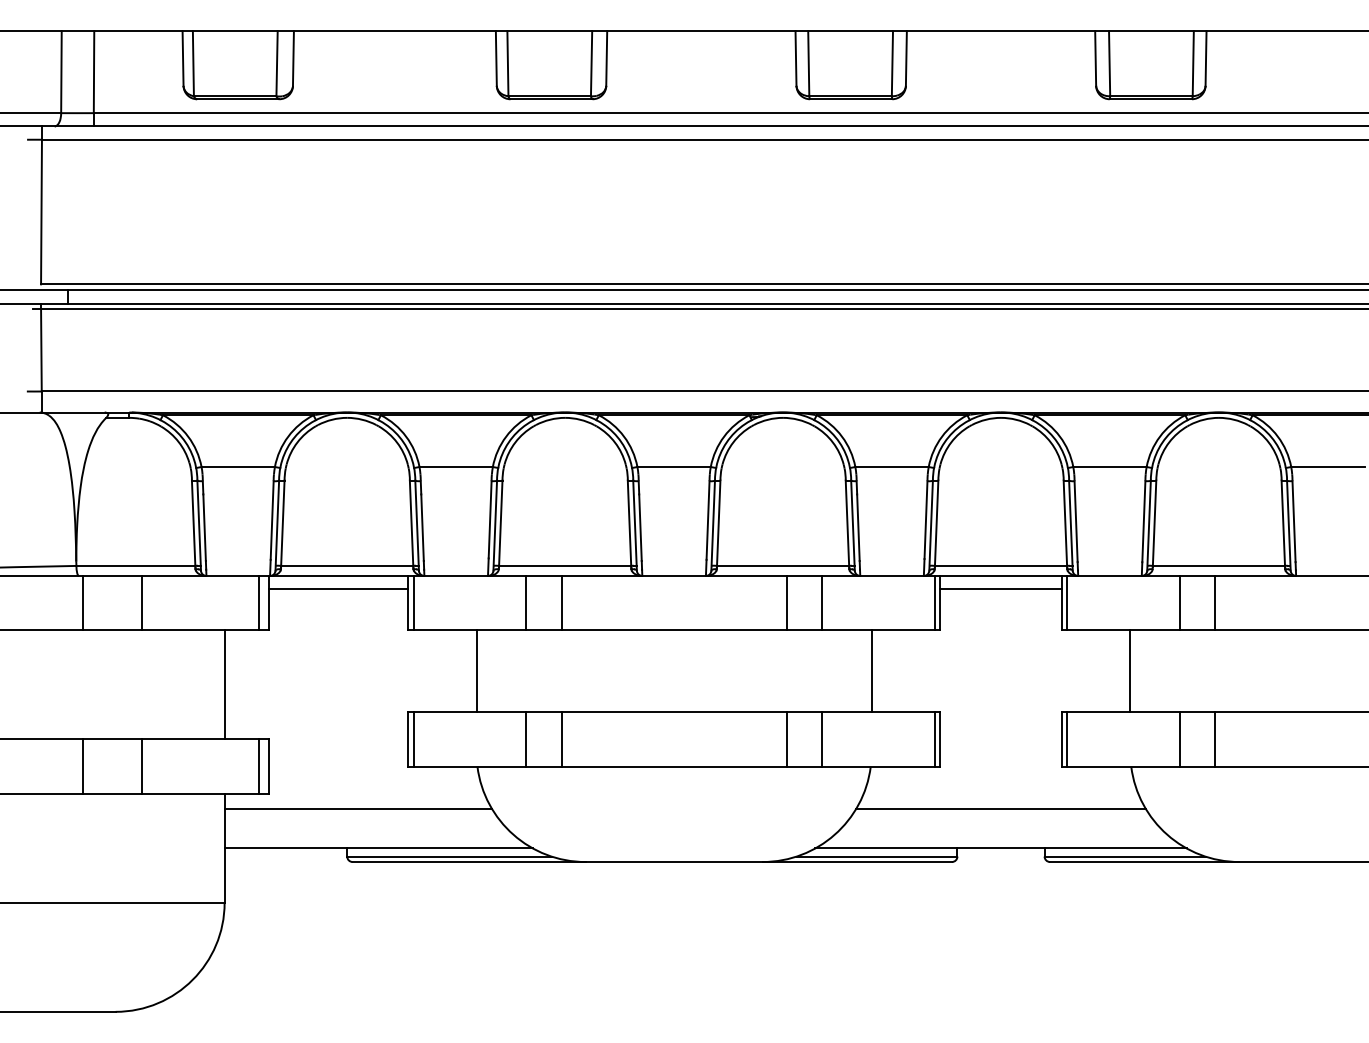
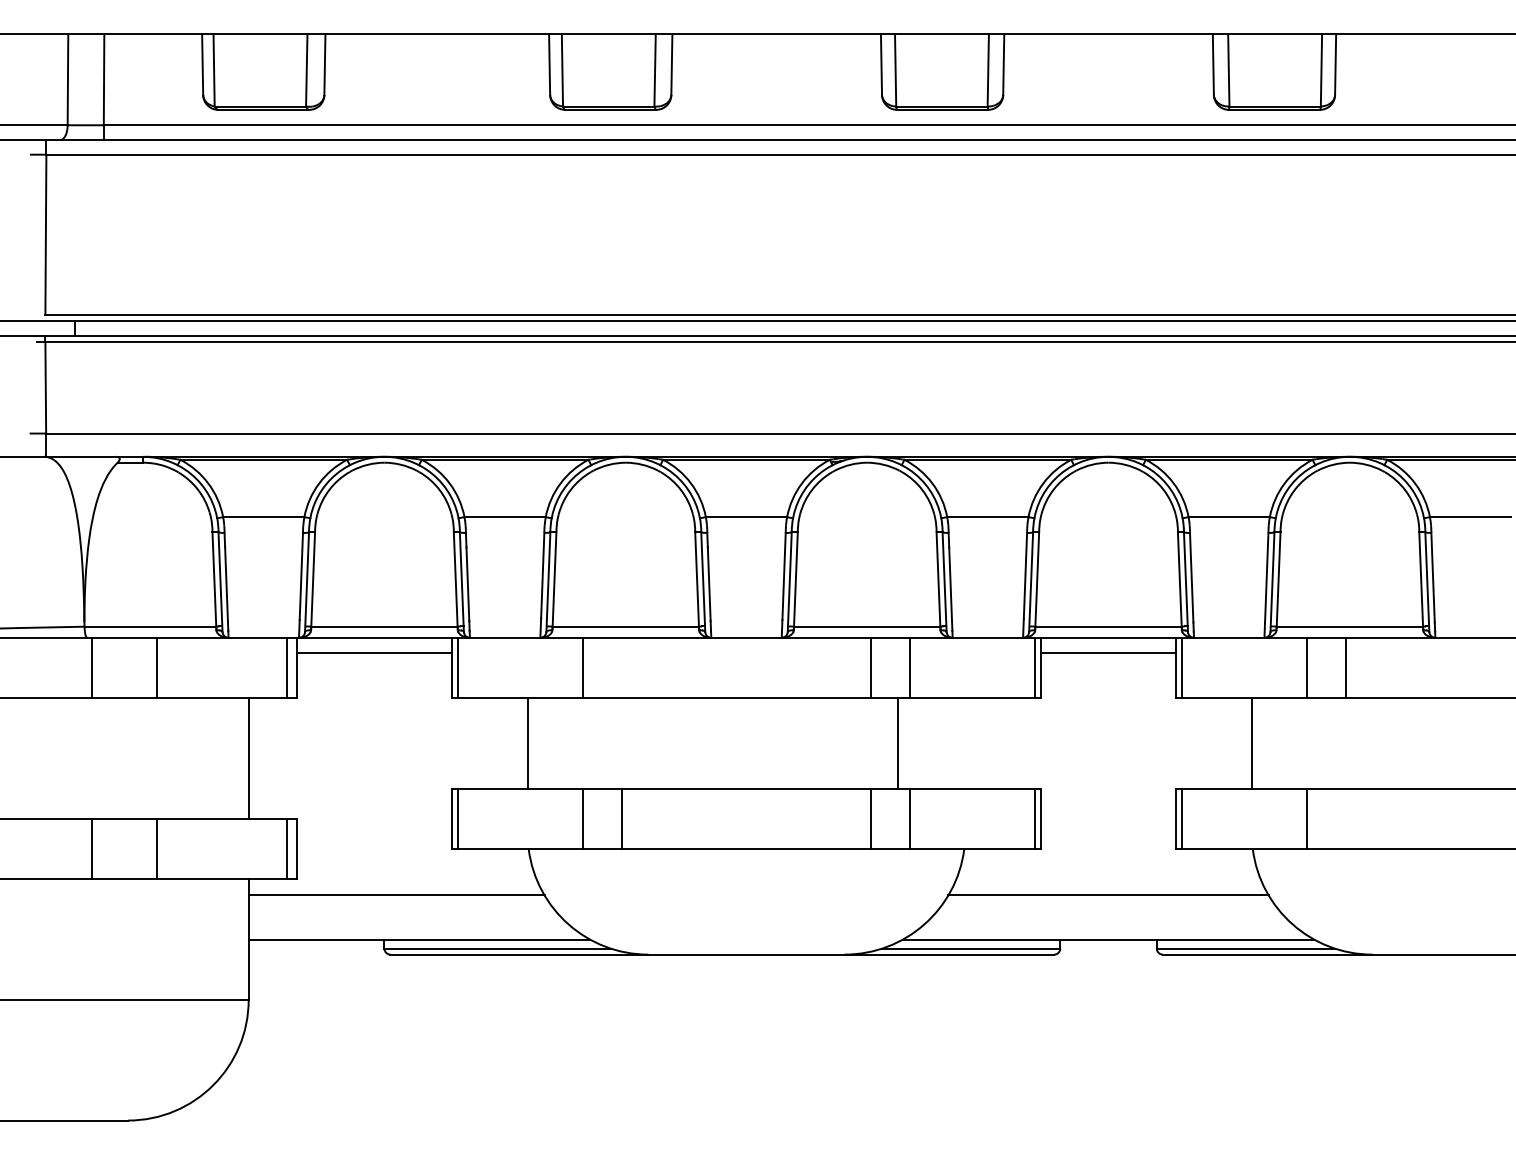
line: (561, 602) -> (621, 667), removed
line: (871, 671) -> (897, 743), moved
line: (1215, 739) -> (1346, 818), removed

